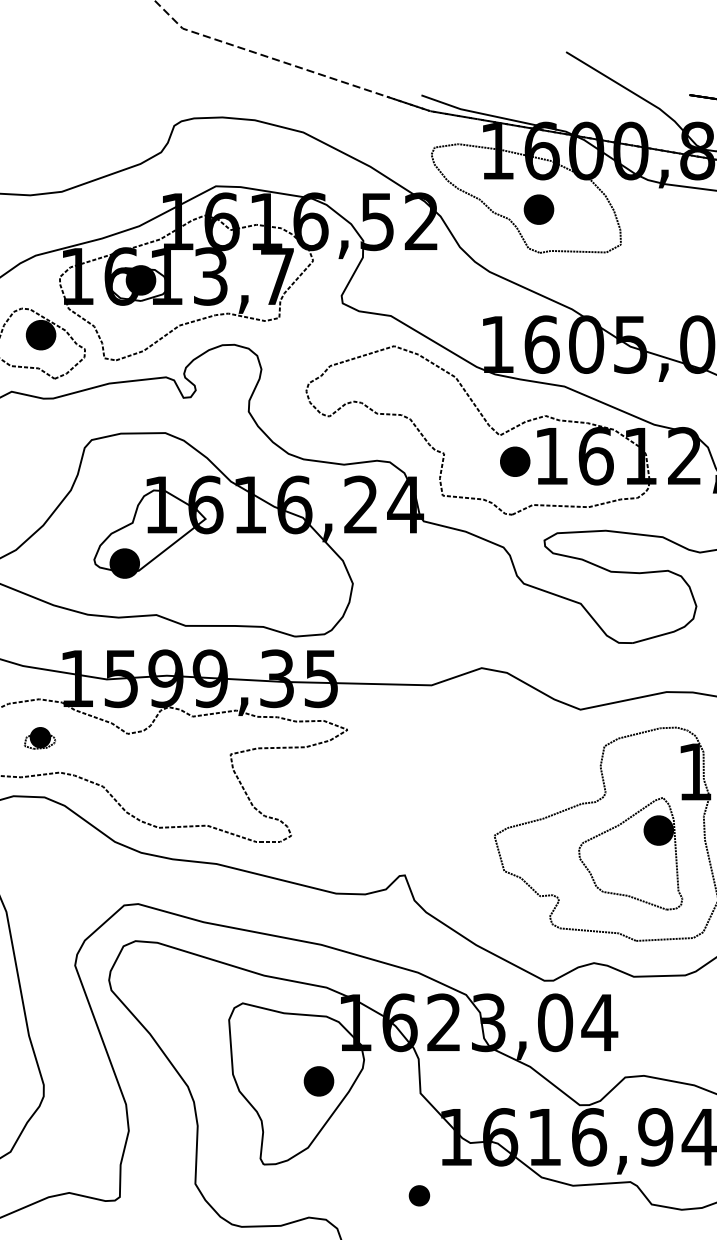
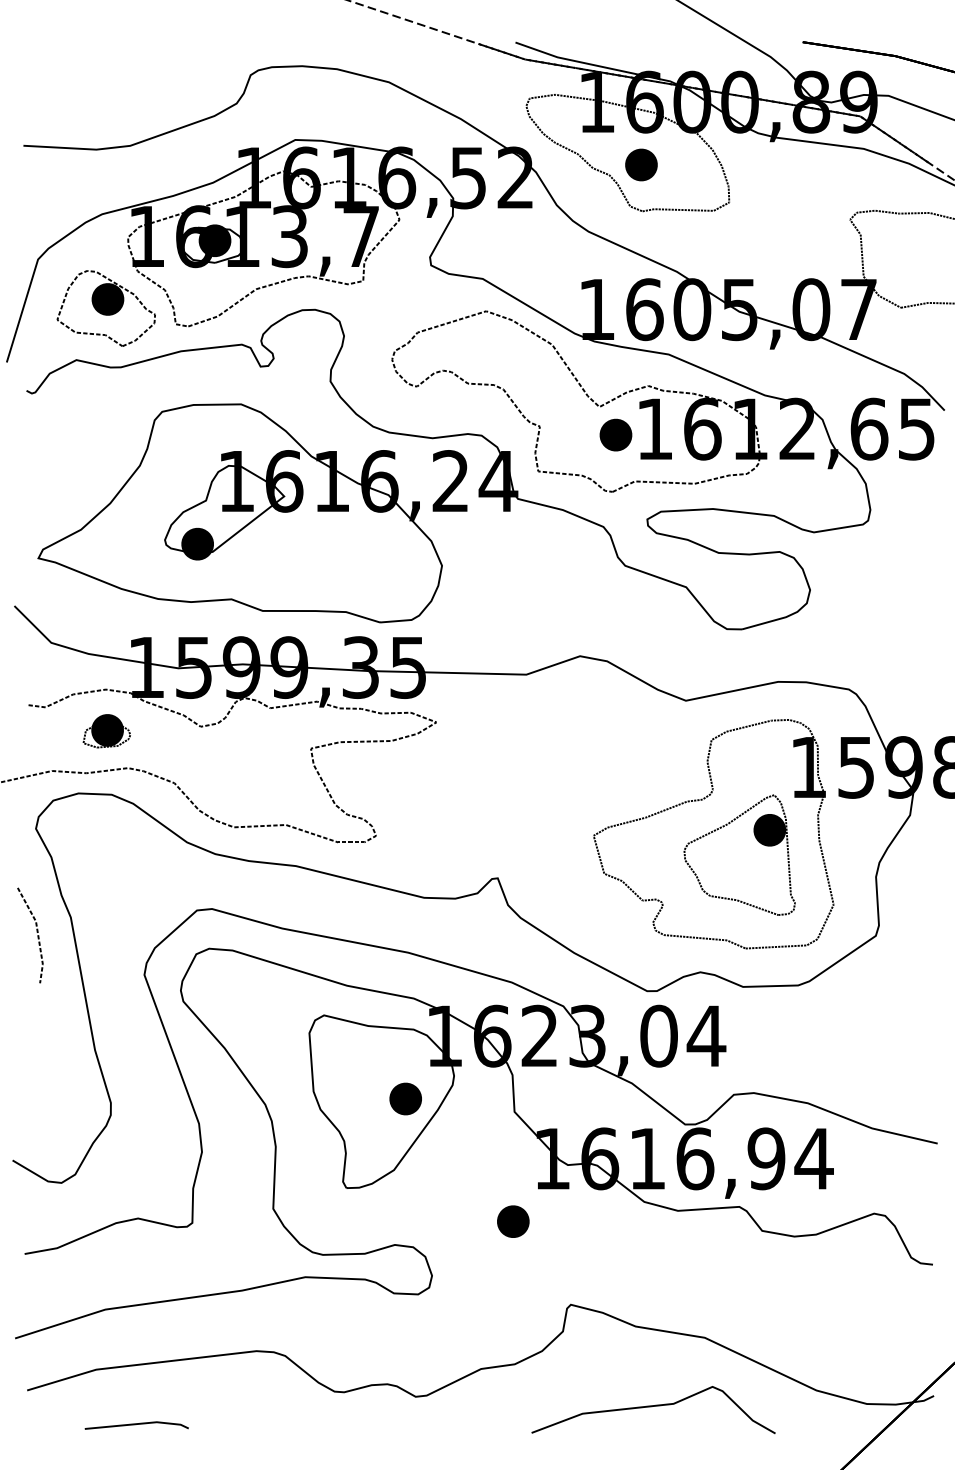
part: (39, 738) -> (106, 731), size x1.43
part: (419, 1195) -> (513, 1221), size x1.43

